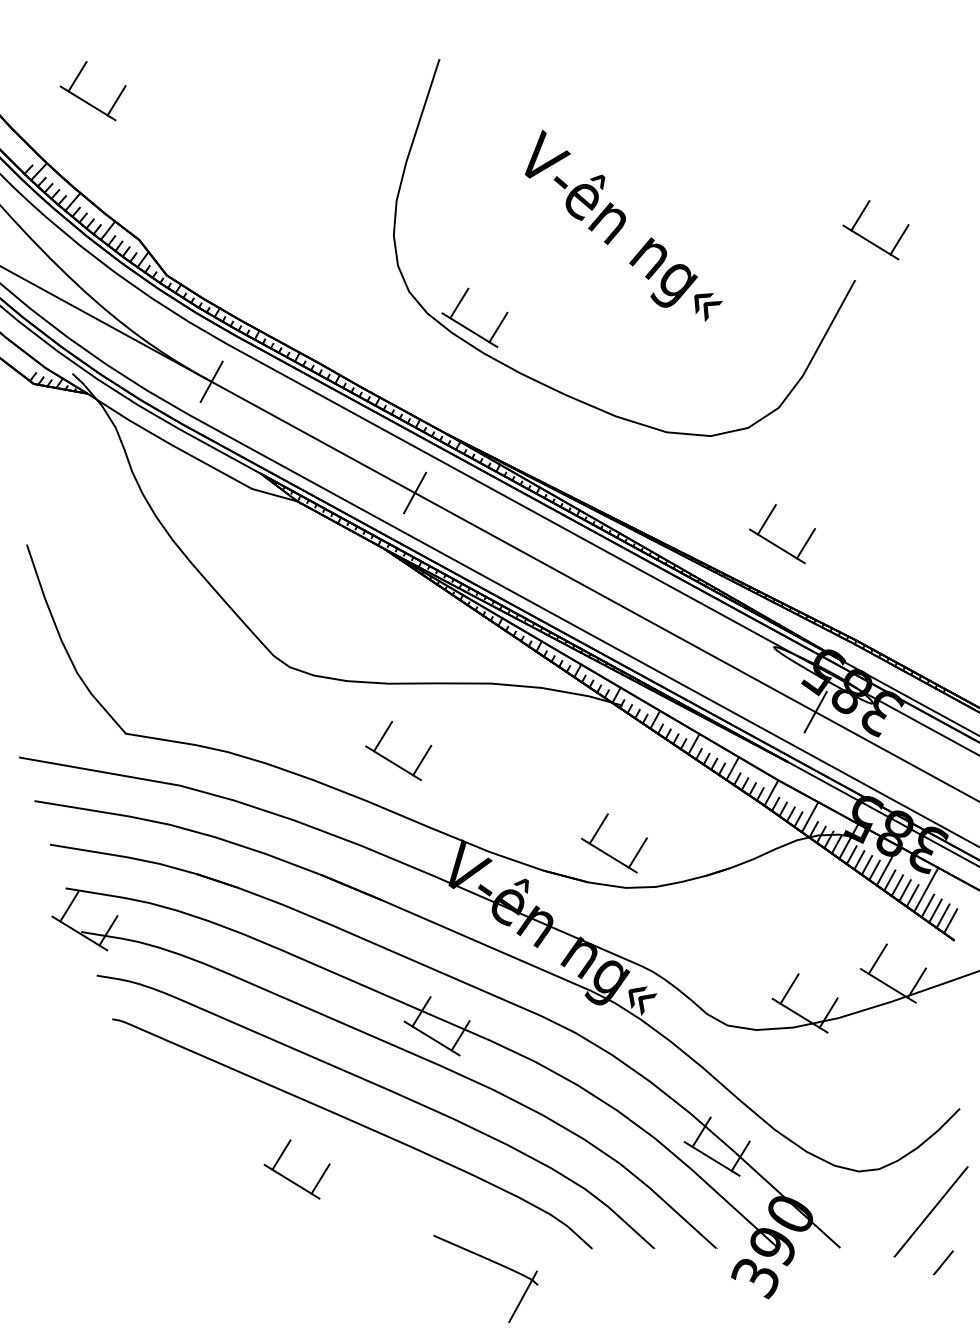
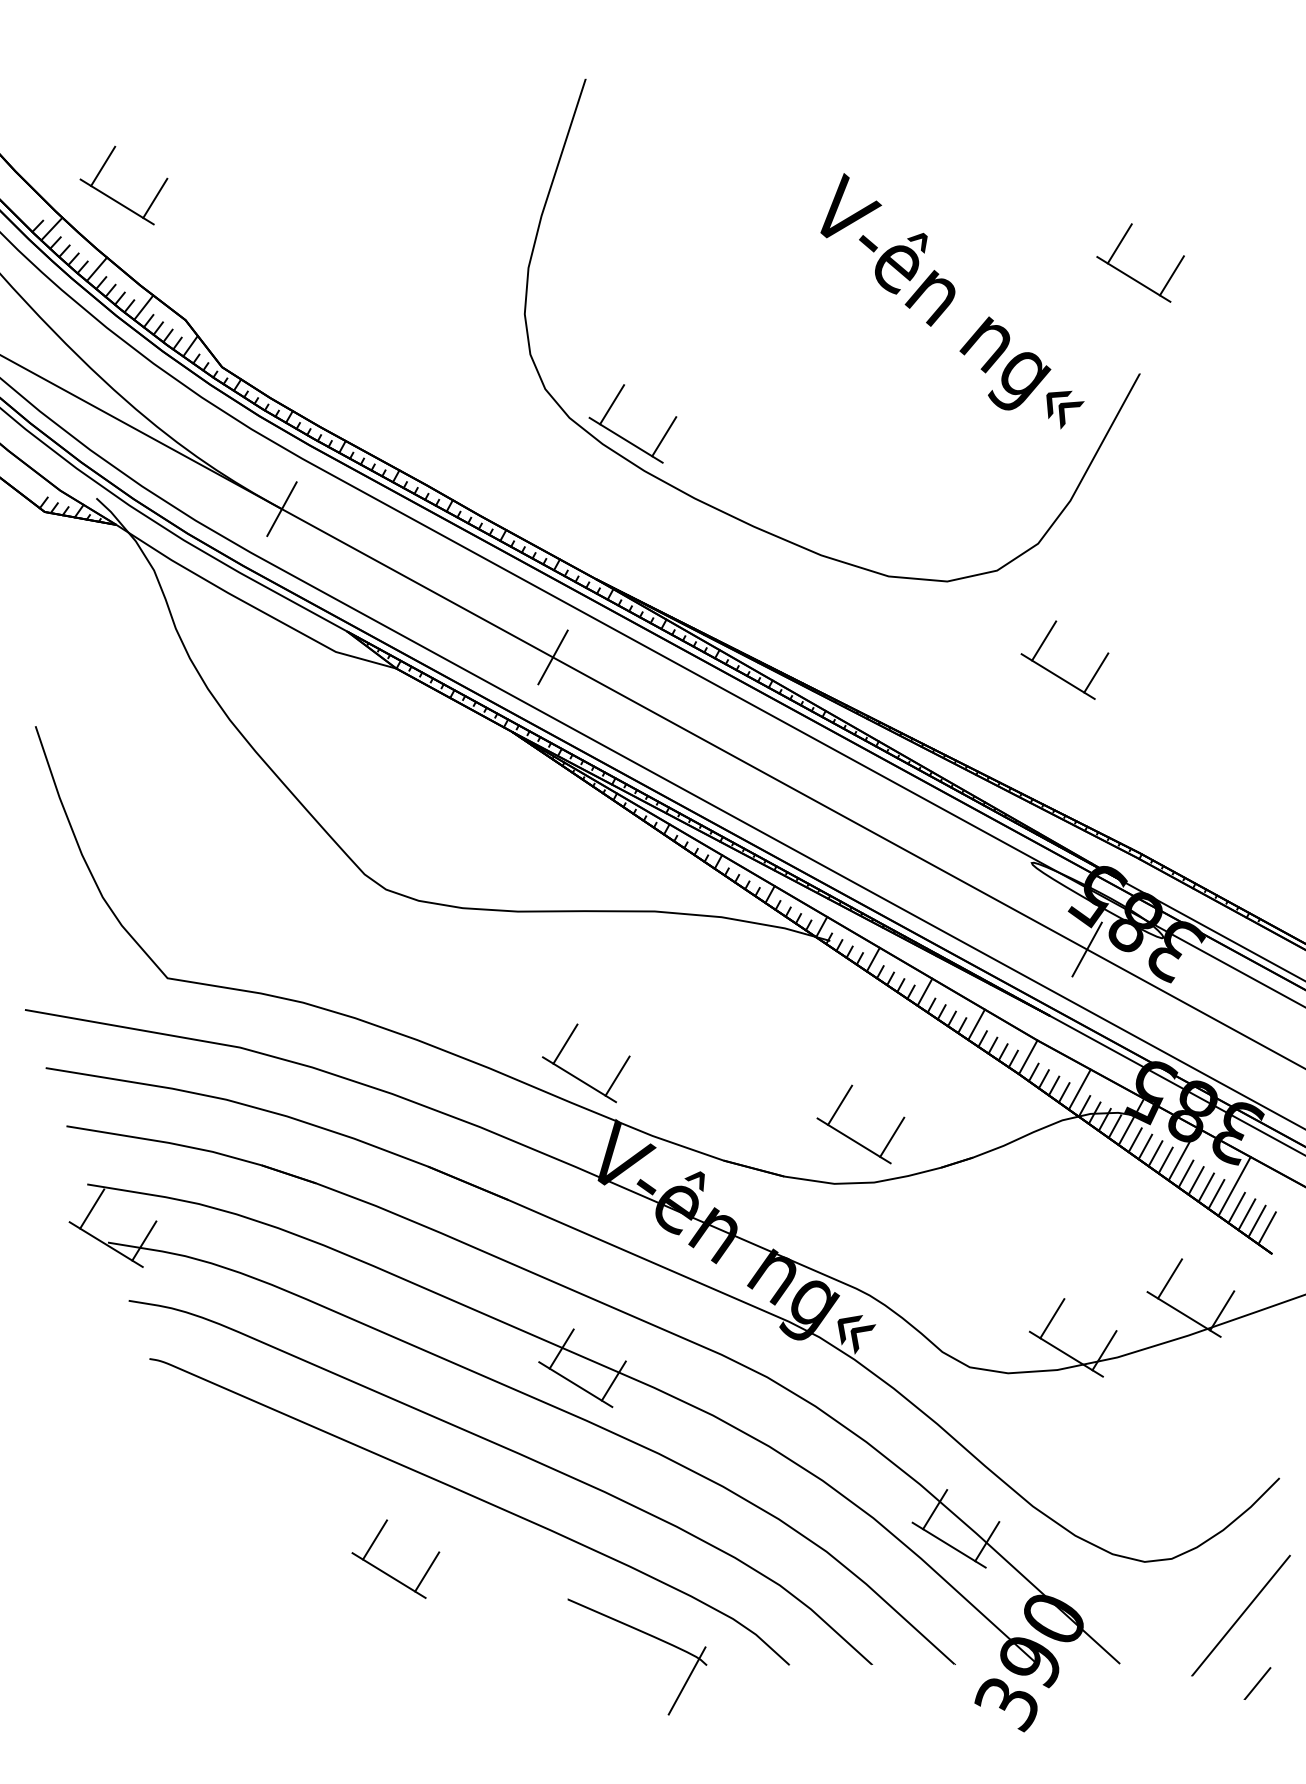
part: (86, 101) -> (115, 199), moved
text: (623, 226) -> (952, 301), moved
part: (869, 240) -> (1131, 276), moved
part: (775, 544) -> (1055, 673), moved
part: (391, 760) -> (576, 1076), moved
part: (608, 853) -> (852, 1138), moved
part: (491, 1261) -> (645, 1634), moved

